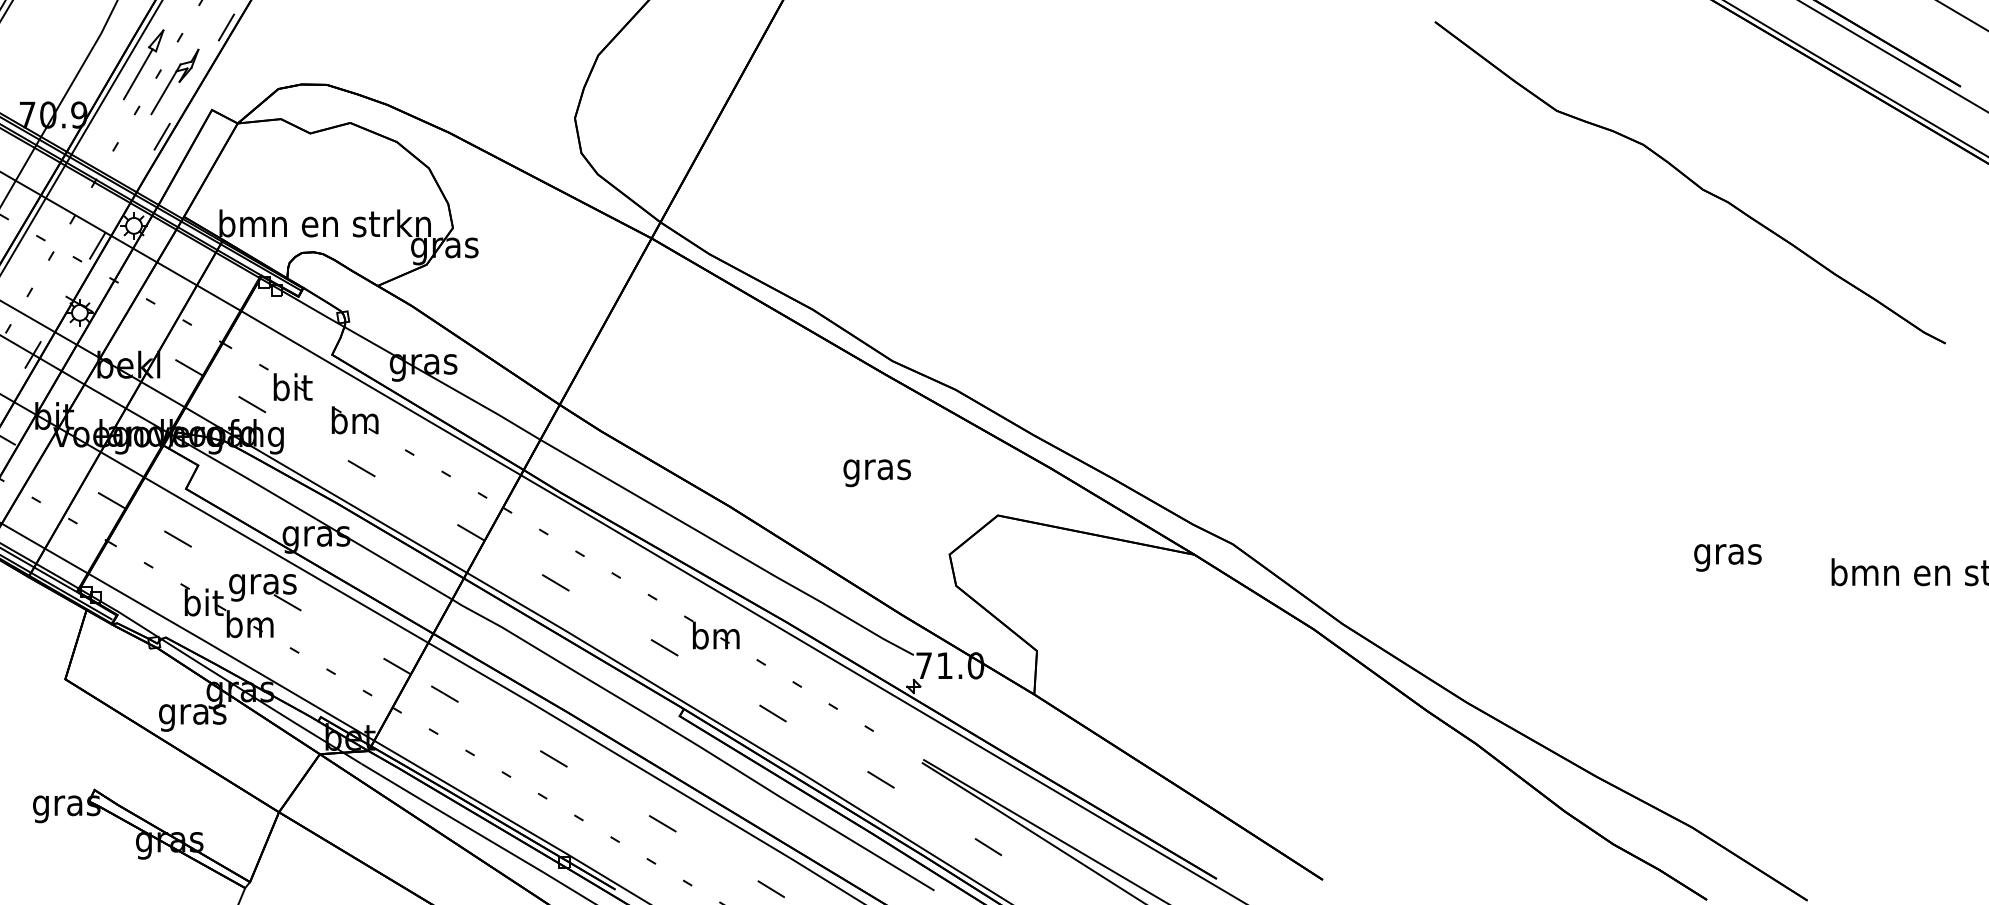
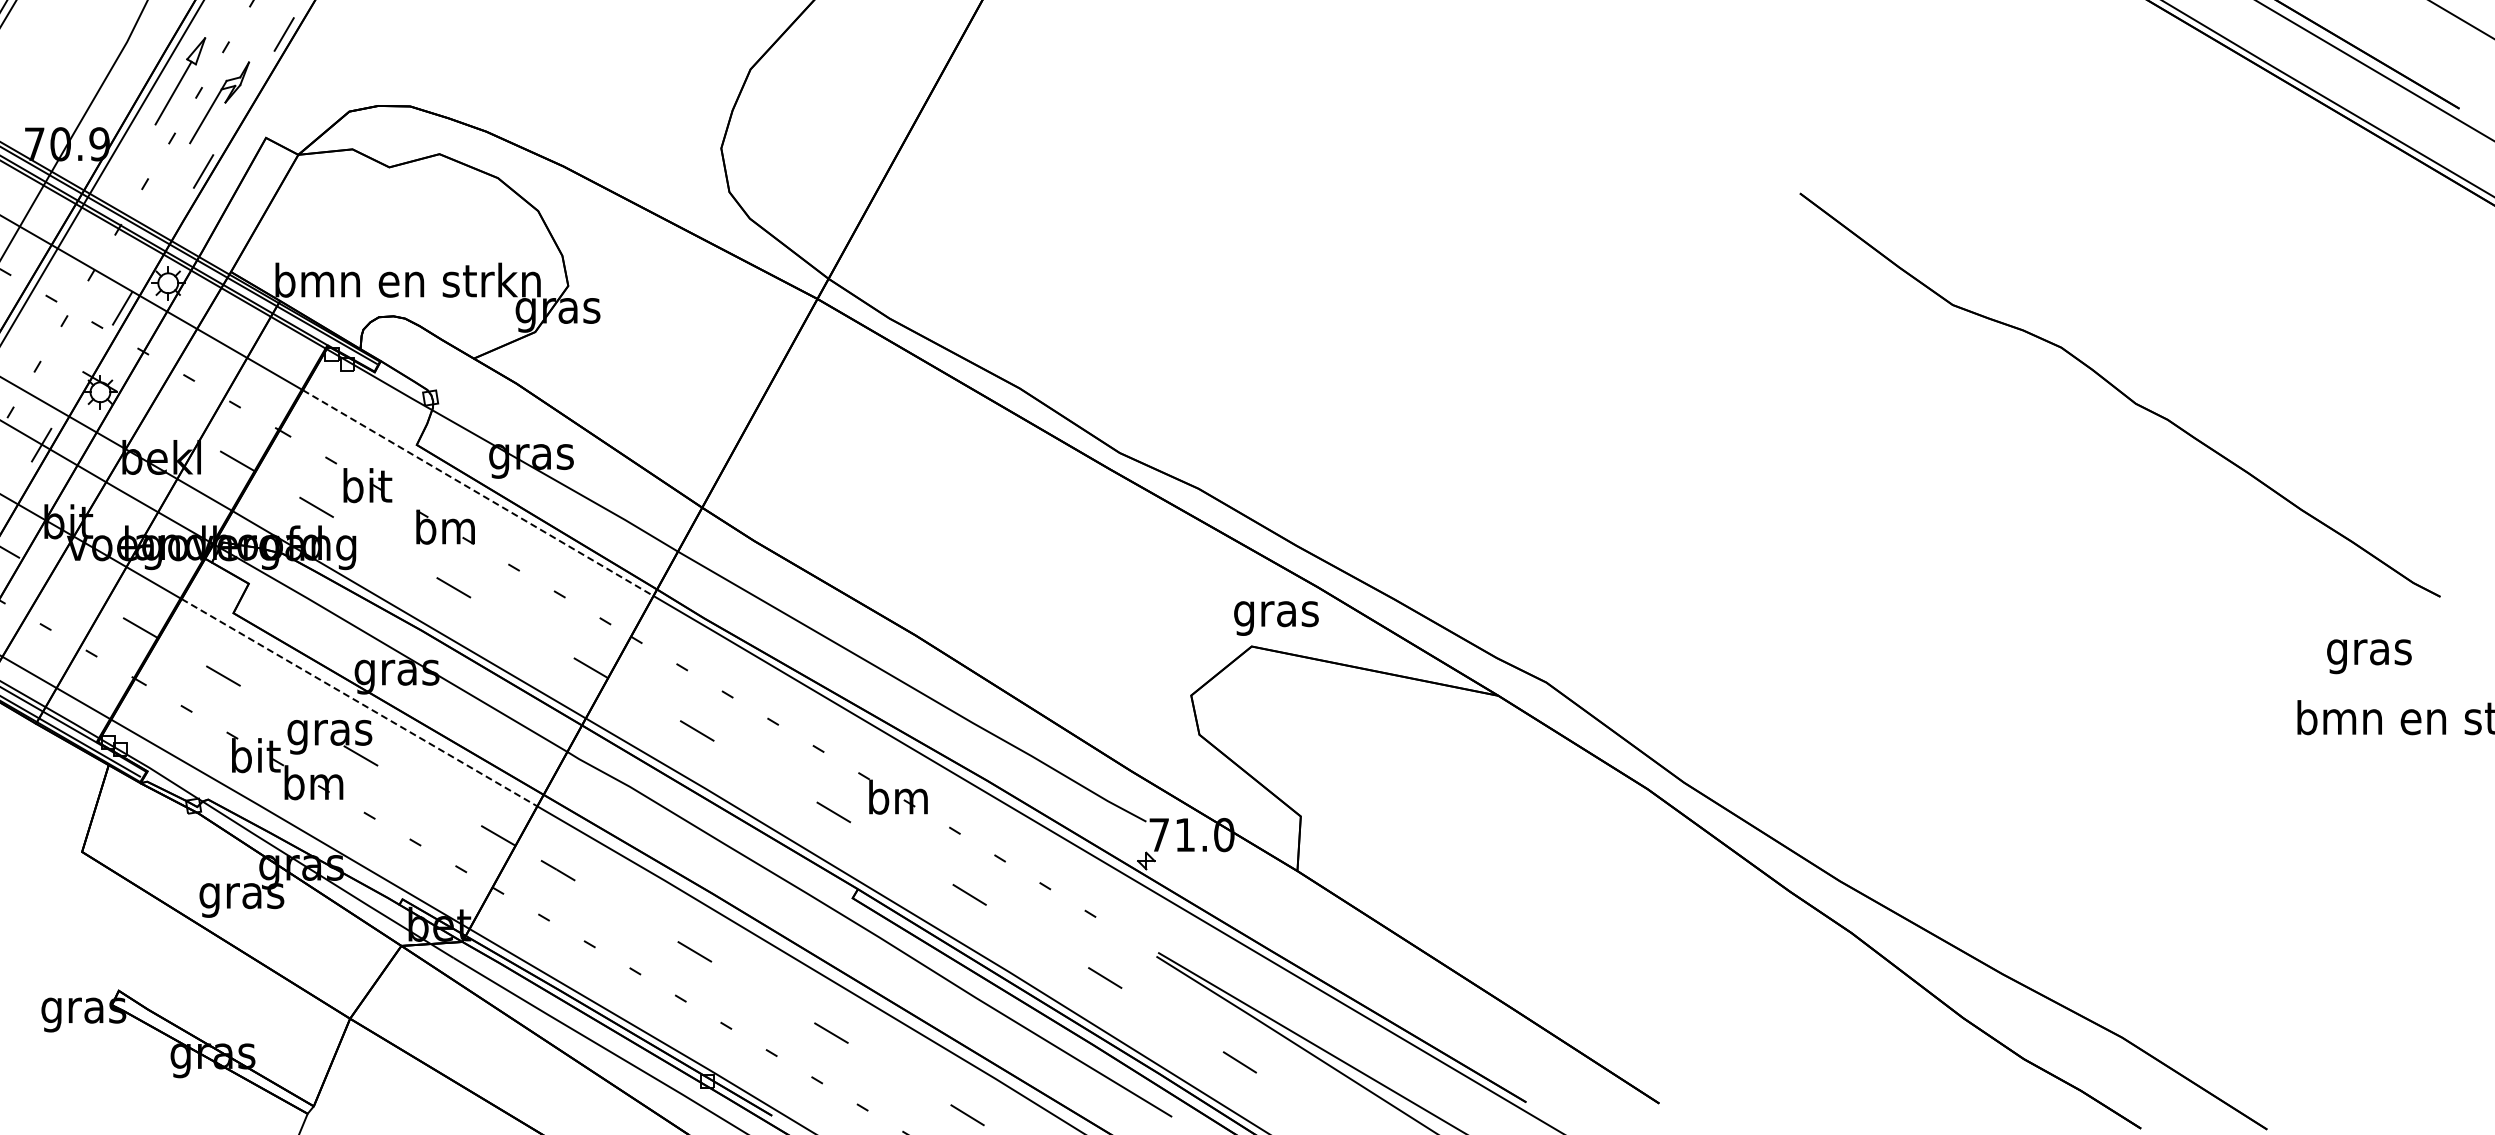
part: (1689, 182) -> (2119, 394), moved
line: (381, 393) -> (478, 493), solid -> dashed
text: (877, 473) -> (1276, 618), moved
text: (1728, 557) -> (2369, 656), moved
line: (286, 560) -> (359, 702), solid -> dashed

